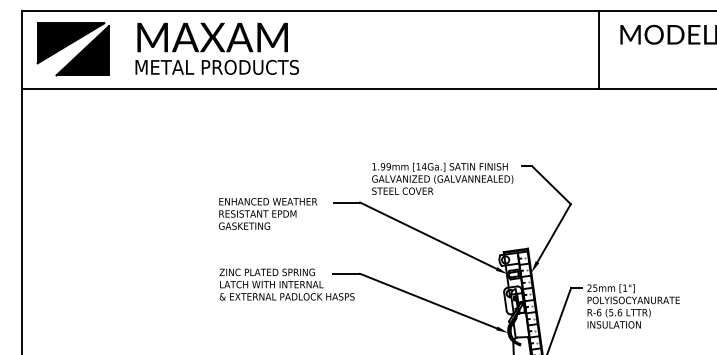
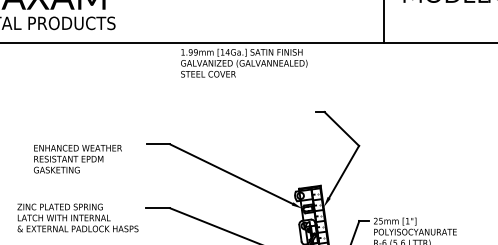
text: (442, 178) -> (244, 62), moved
text: (268, 213) -> (78, 158), moved
text: (286, 284) -> (77, 217), moved

